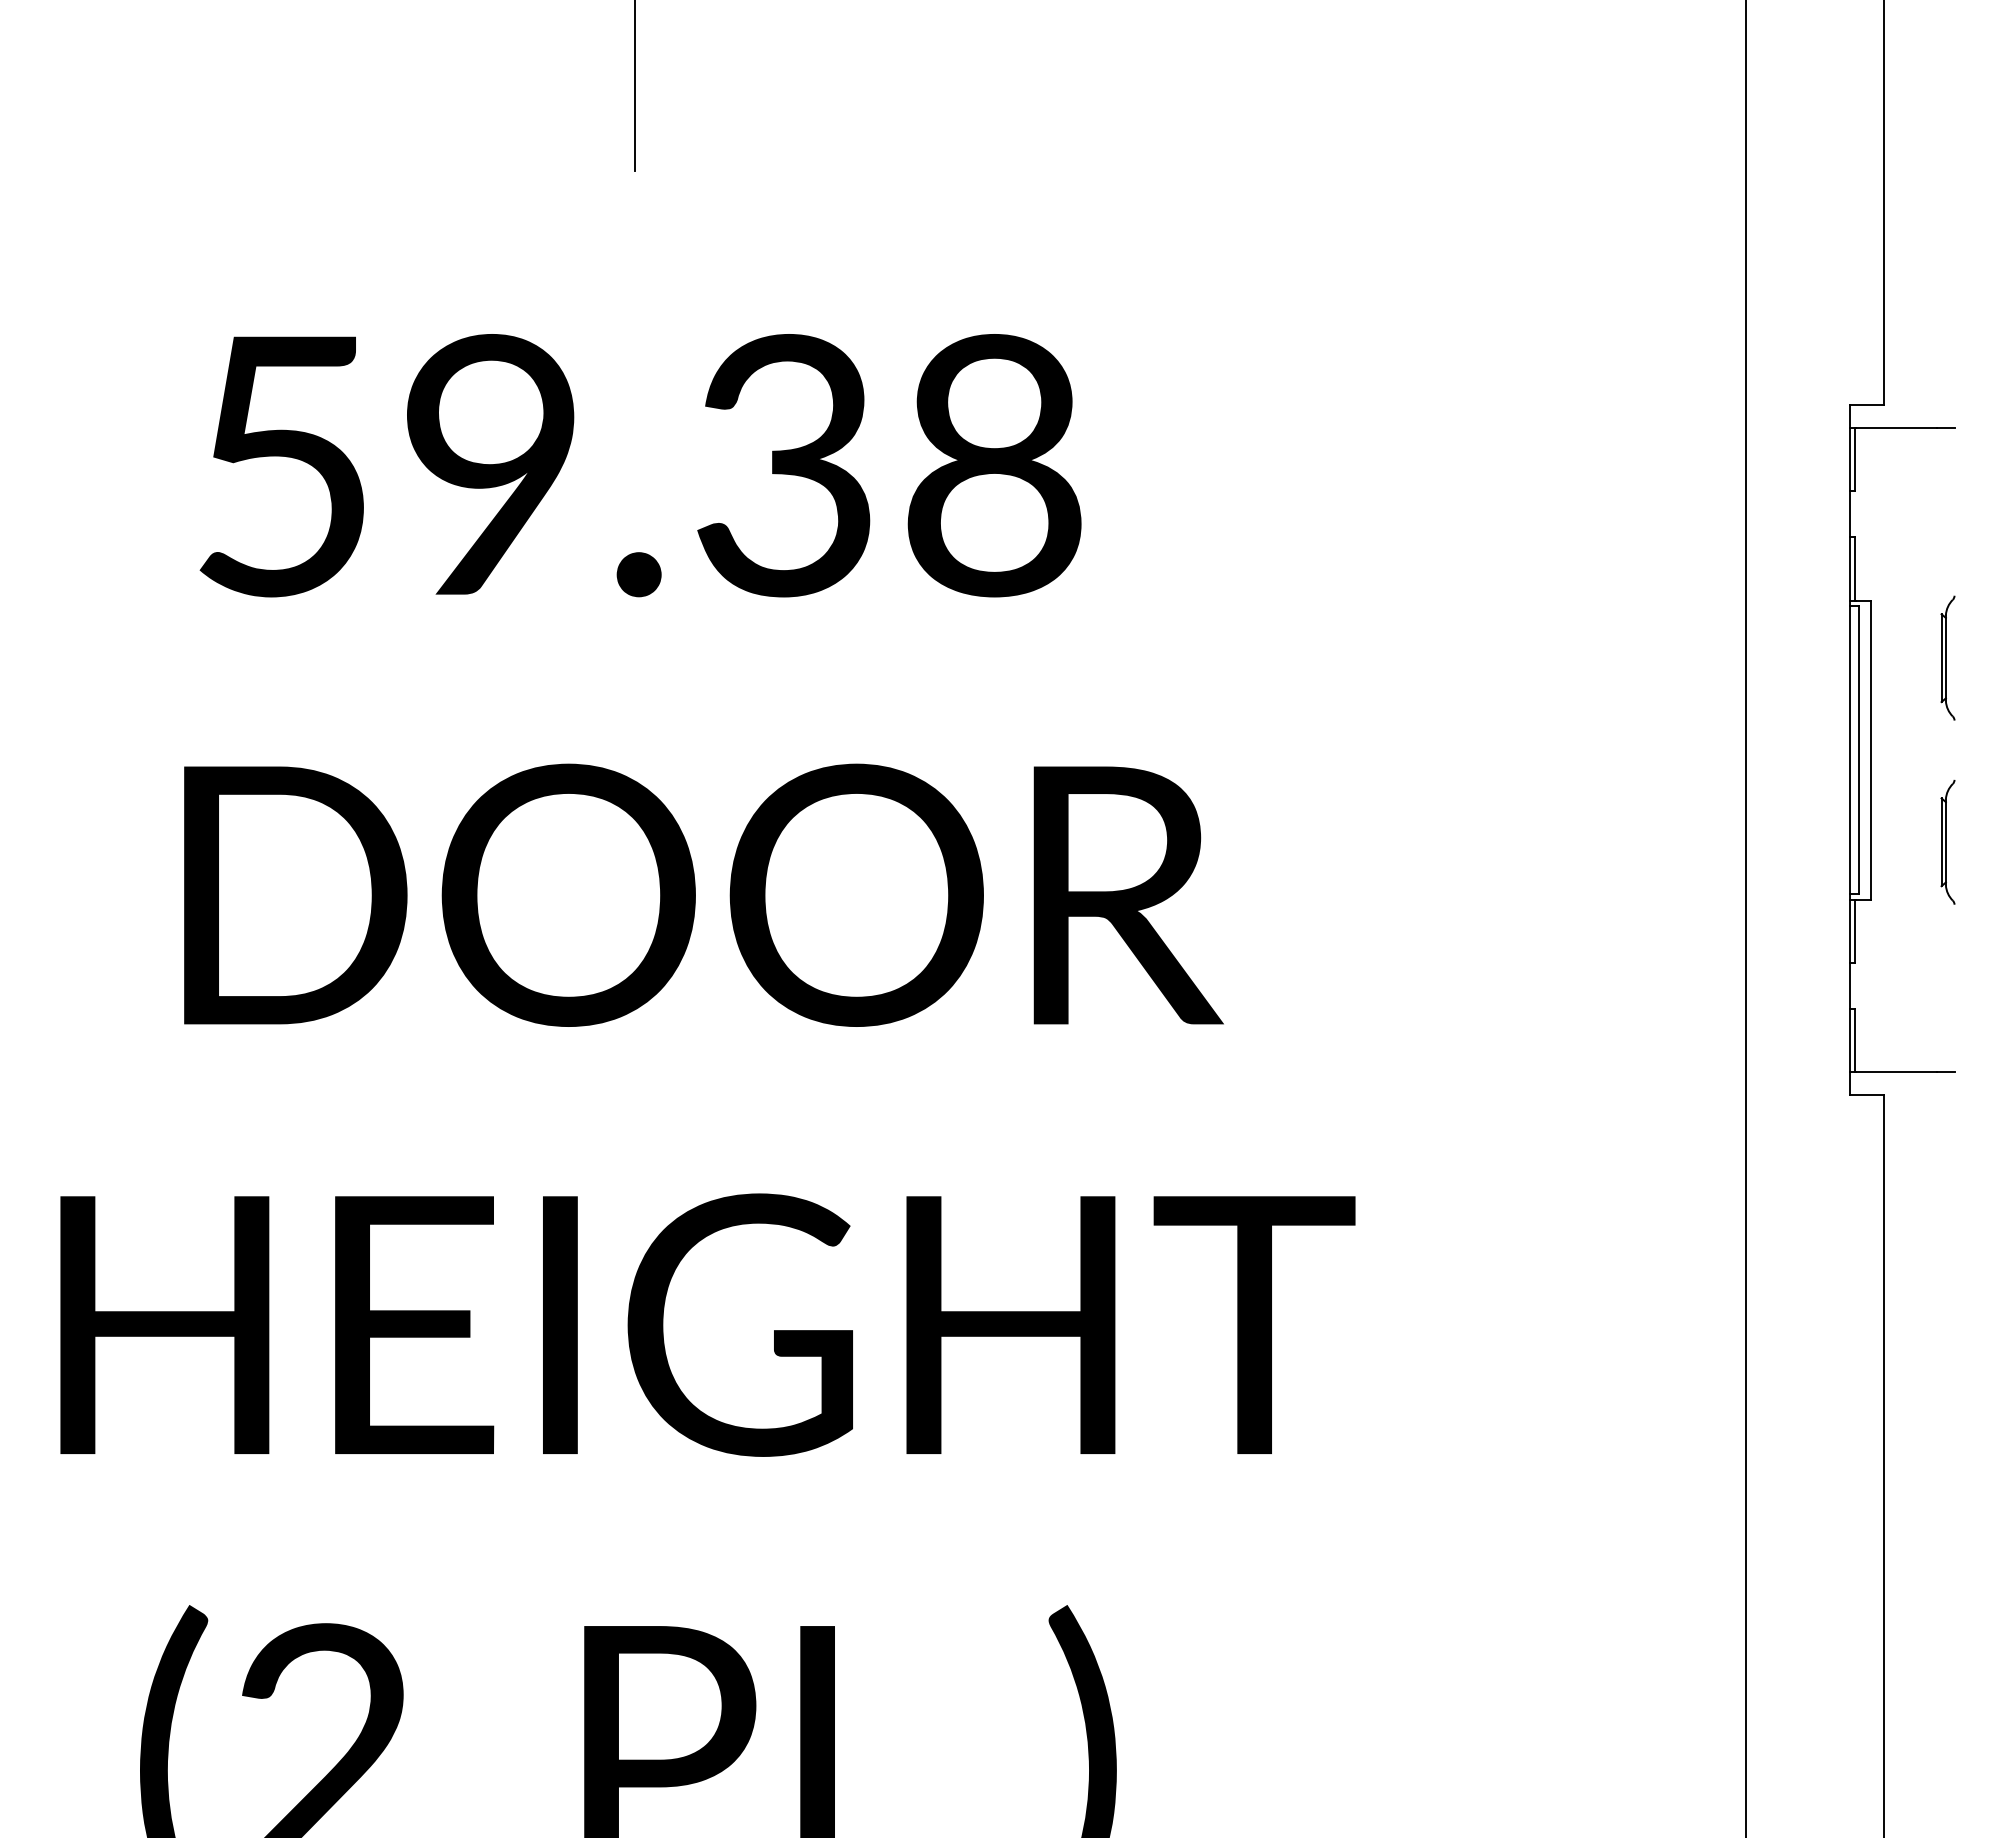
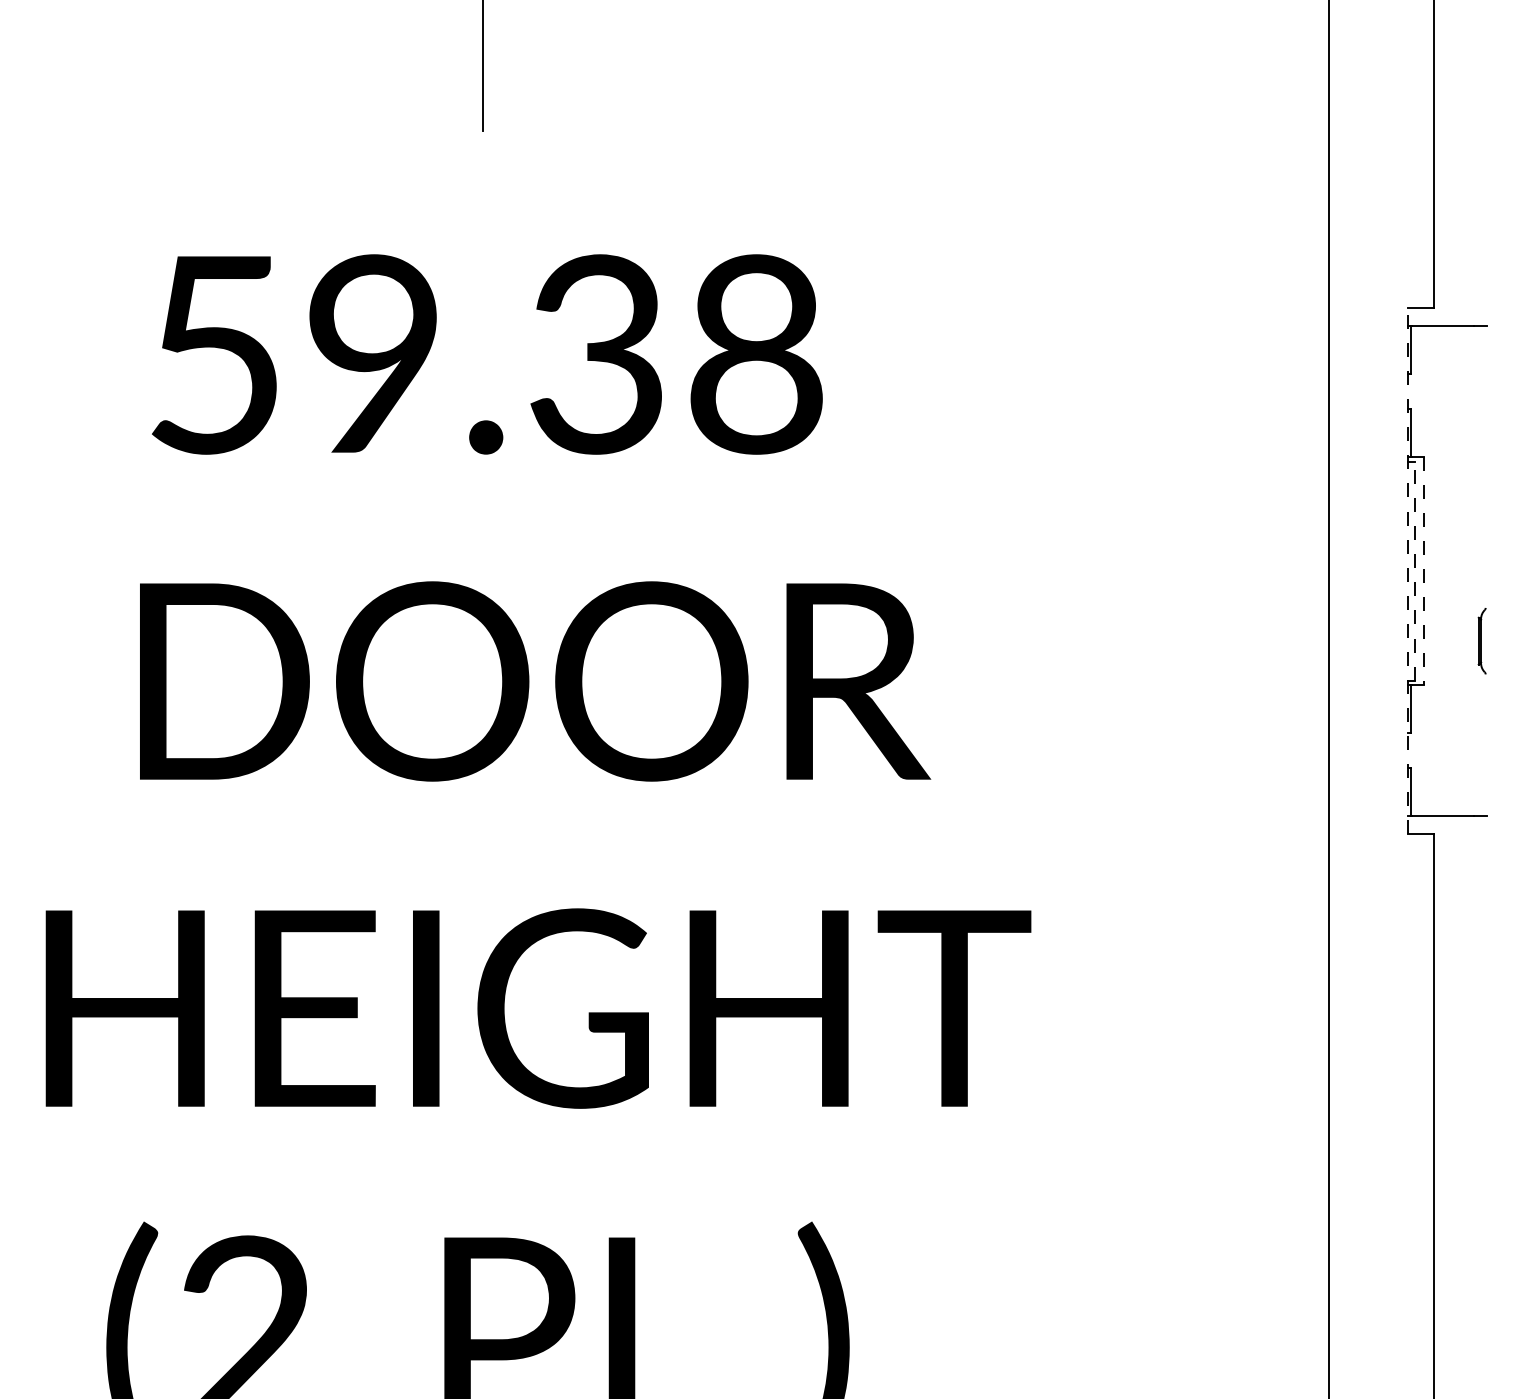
part: (1947, 657) -> (1481, 500), removed
line: (1849, 749) -> (1407, 570), solid -> dashed
line: (1859, 750) -> (1414, 571), solid -> dashed
line: (1870, 750) -> (1423, 571), solid -> dashed
part: (1947, 842) -> (1481, 641), size x0.7

